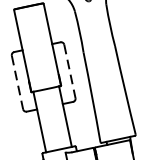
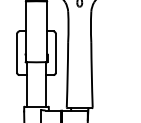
line: (69, 71) -> (55, 53), dashed -> solid
line: (17, 82) -> (17, 53), dashed -> solid

